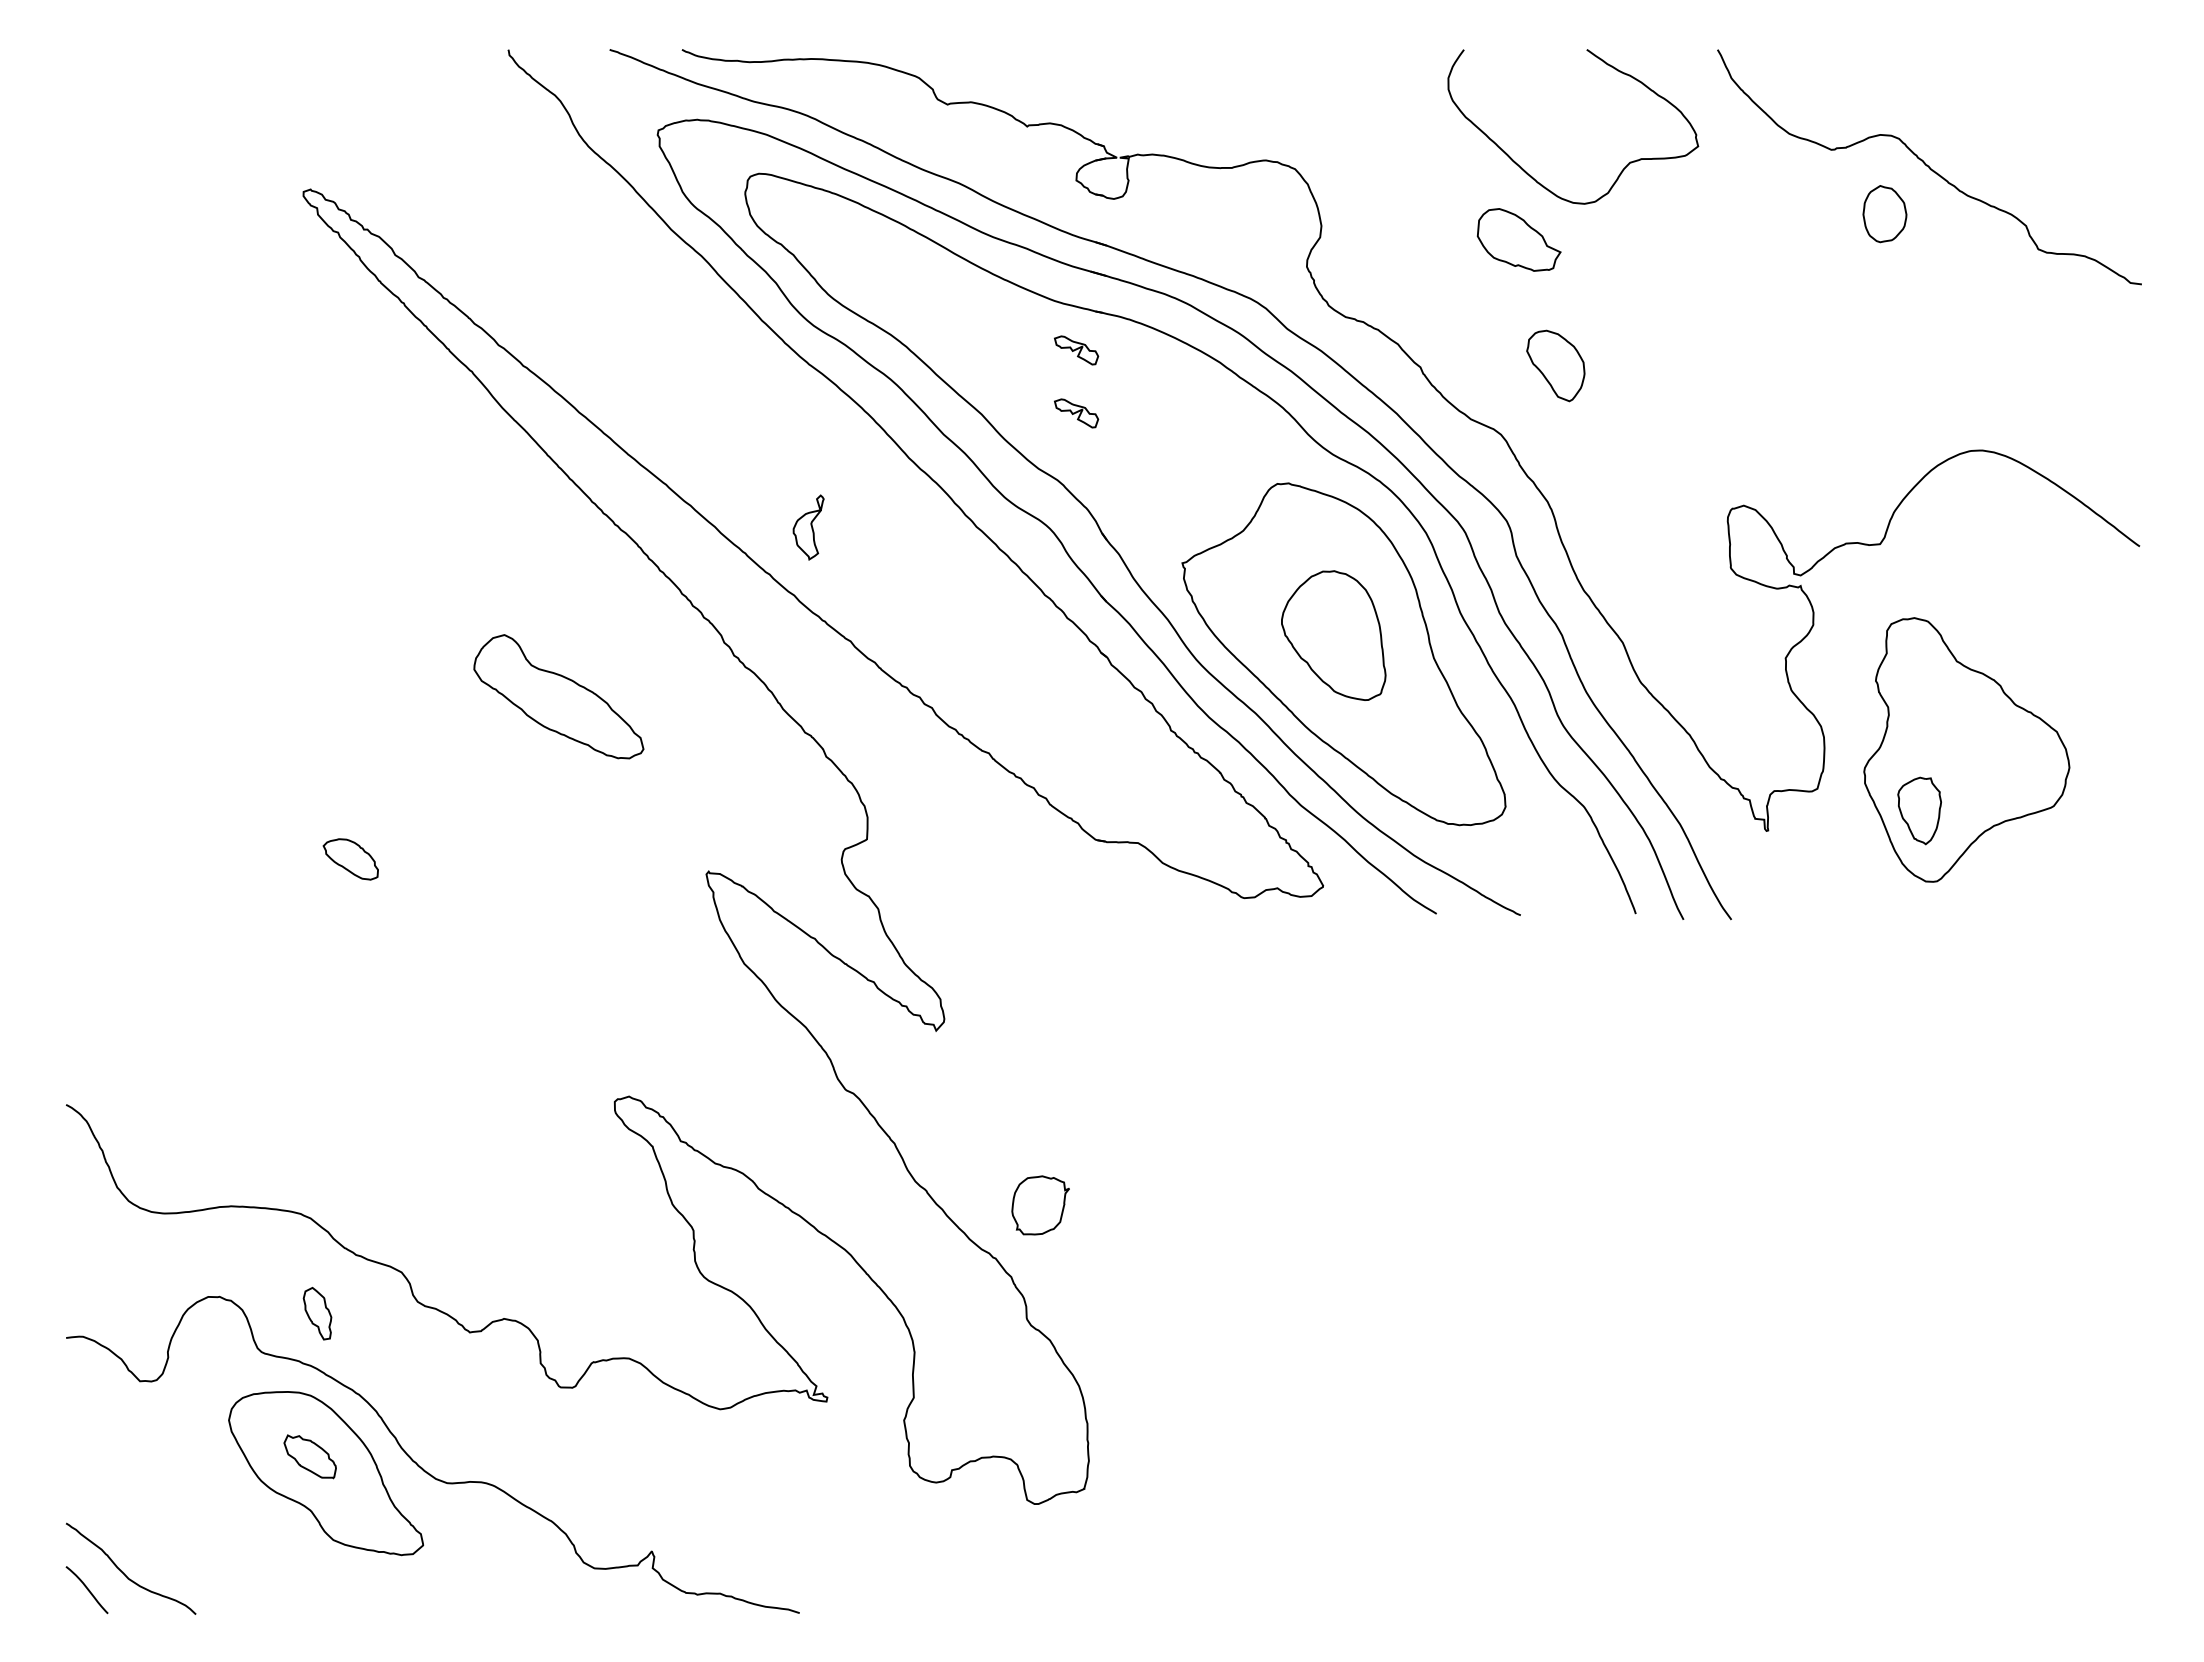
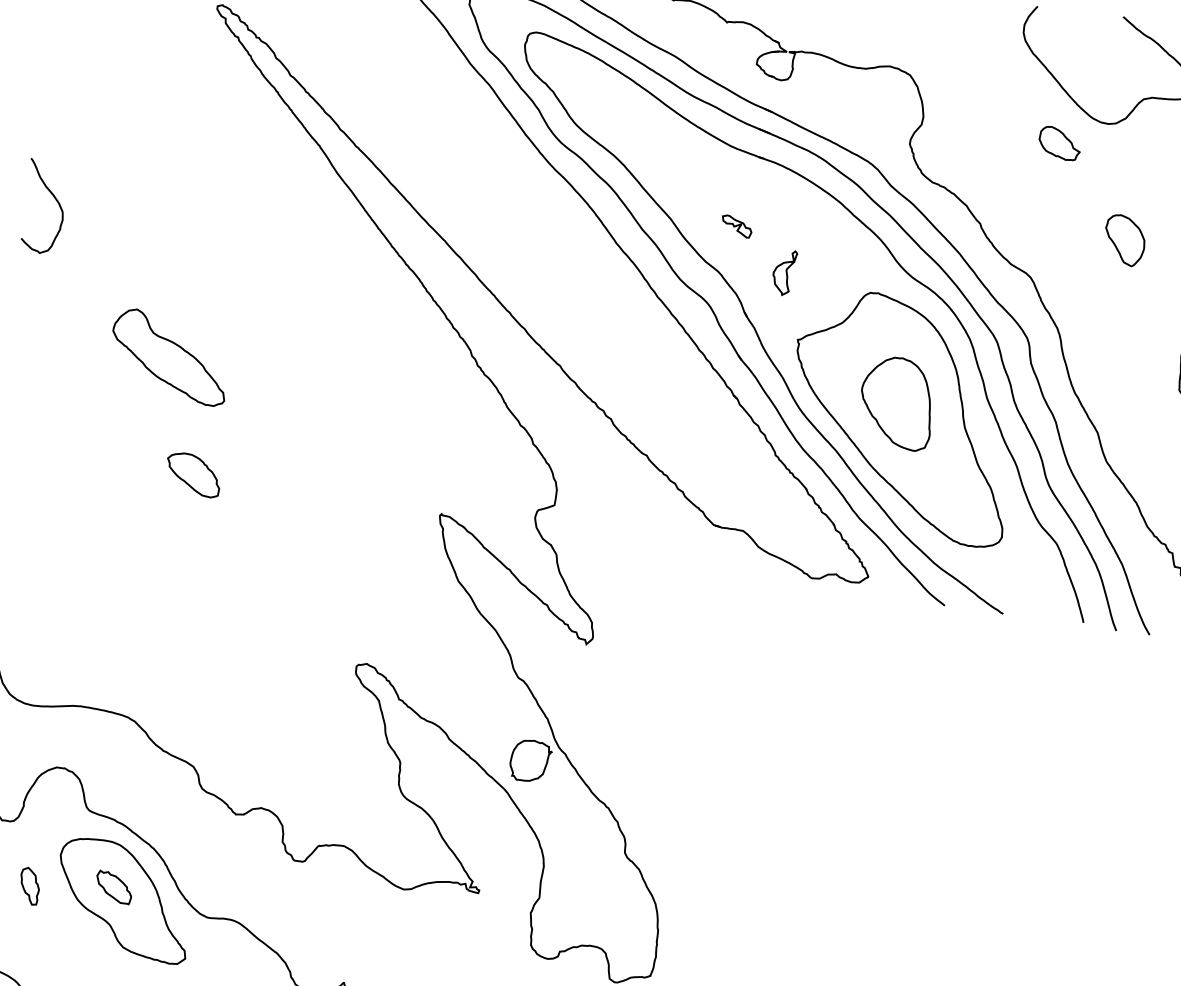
part: (1518, 239) -> (1059, 143), size x0.71
part: (1076, 350) -> (742, 182), removed
part: (1555, 365) -> (1124, 240), moved
curve: (106, 492) -> (54, 198), added
part: (808, 527) -> (784, 272), moved
part: (558, 696) -> (169, 356), moved
part: (350, 859) -> (193, 475), size x1.43
part: (1040, 1205) -> (530, 760), moved
part: (317, 1313) -> (29, 886), moved

